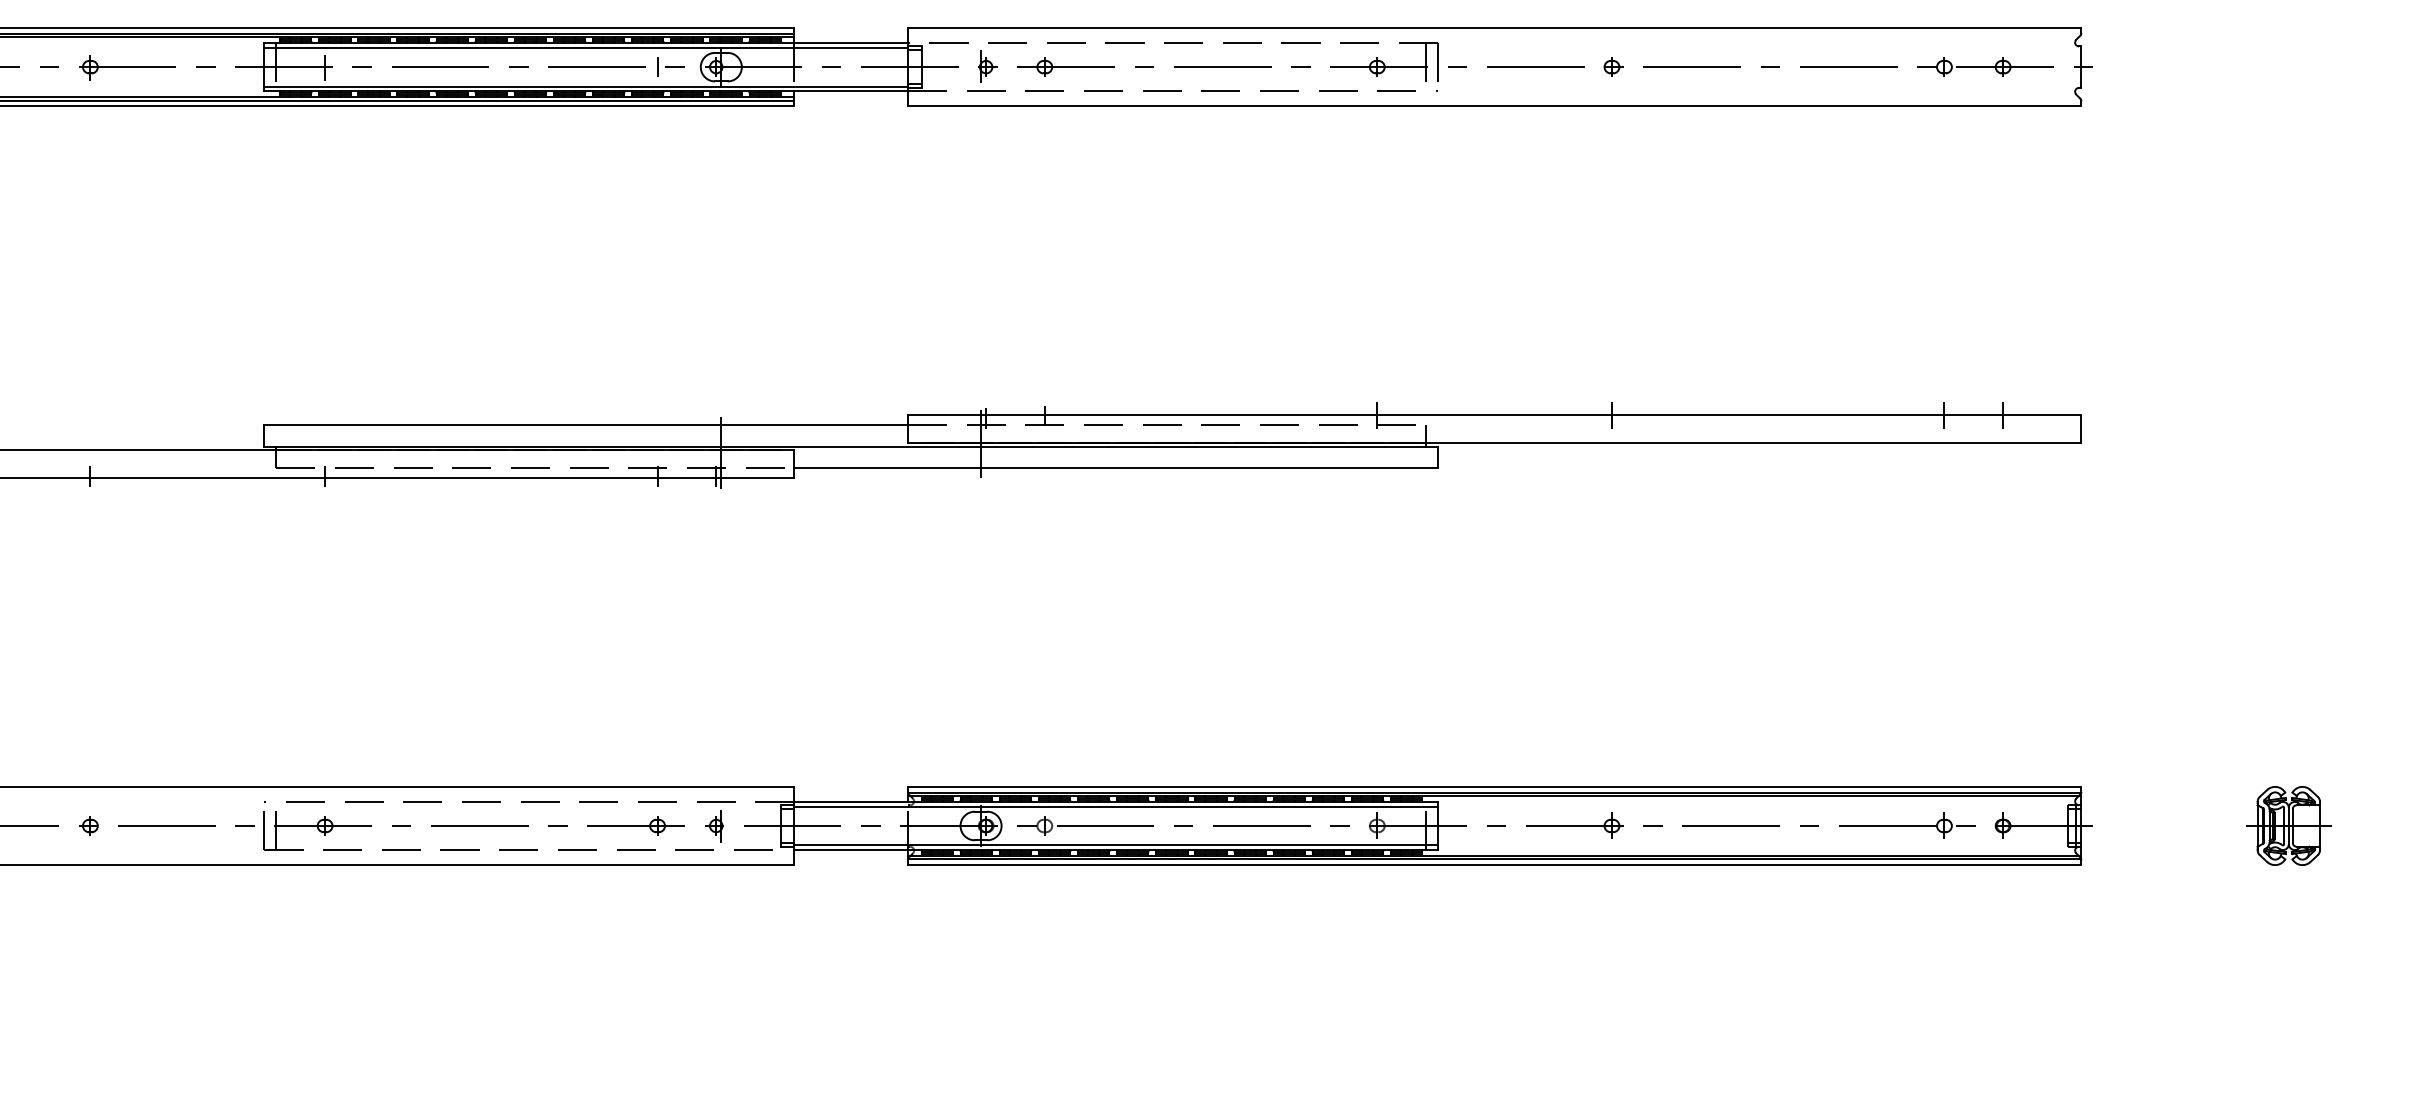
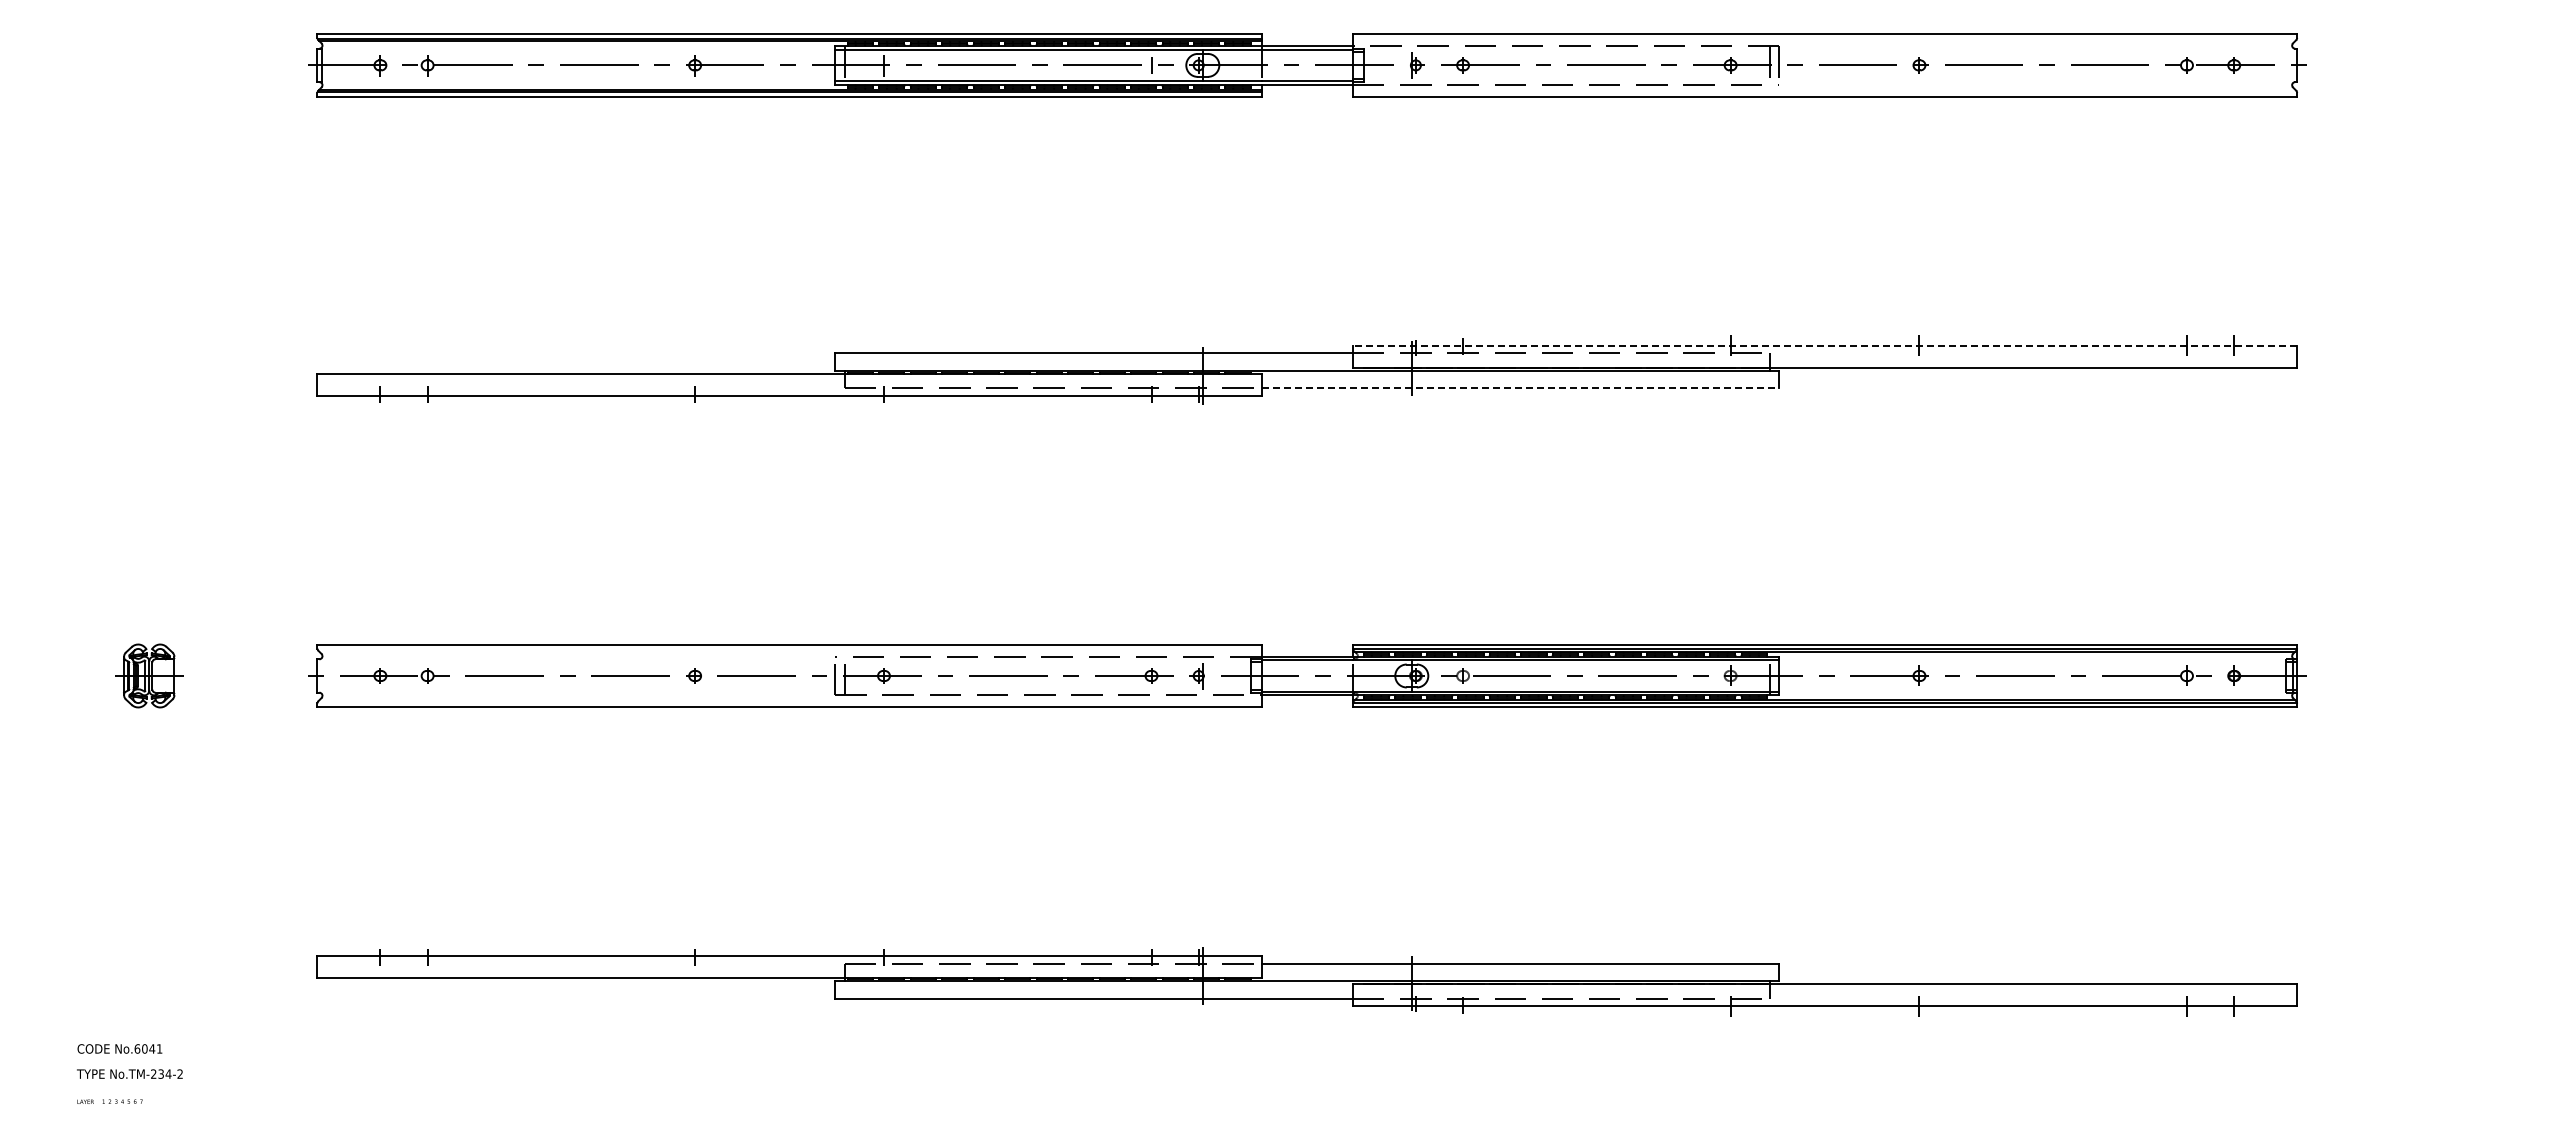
line: (1493, 415) -> (1824, 345), solid -> dashed
line: (1116, 468) -> (1520, 388), solid -> dashed
part: (2288, 825) -> (2463, 675), removed

